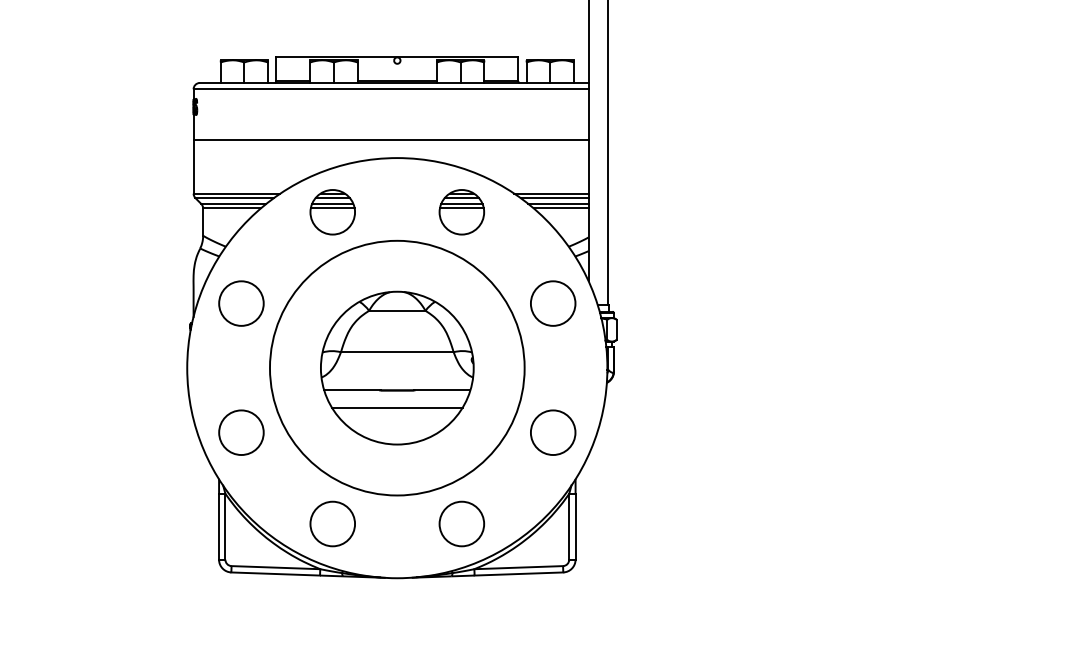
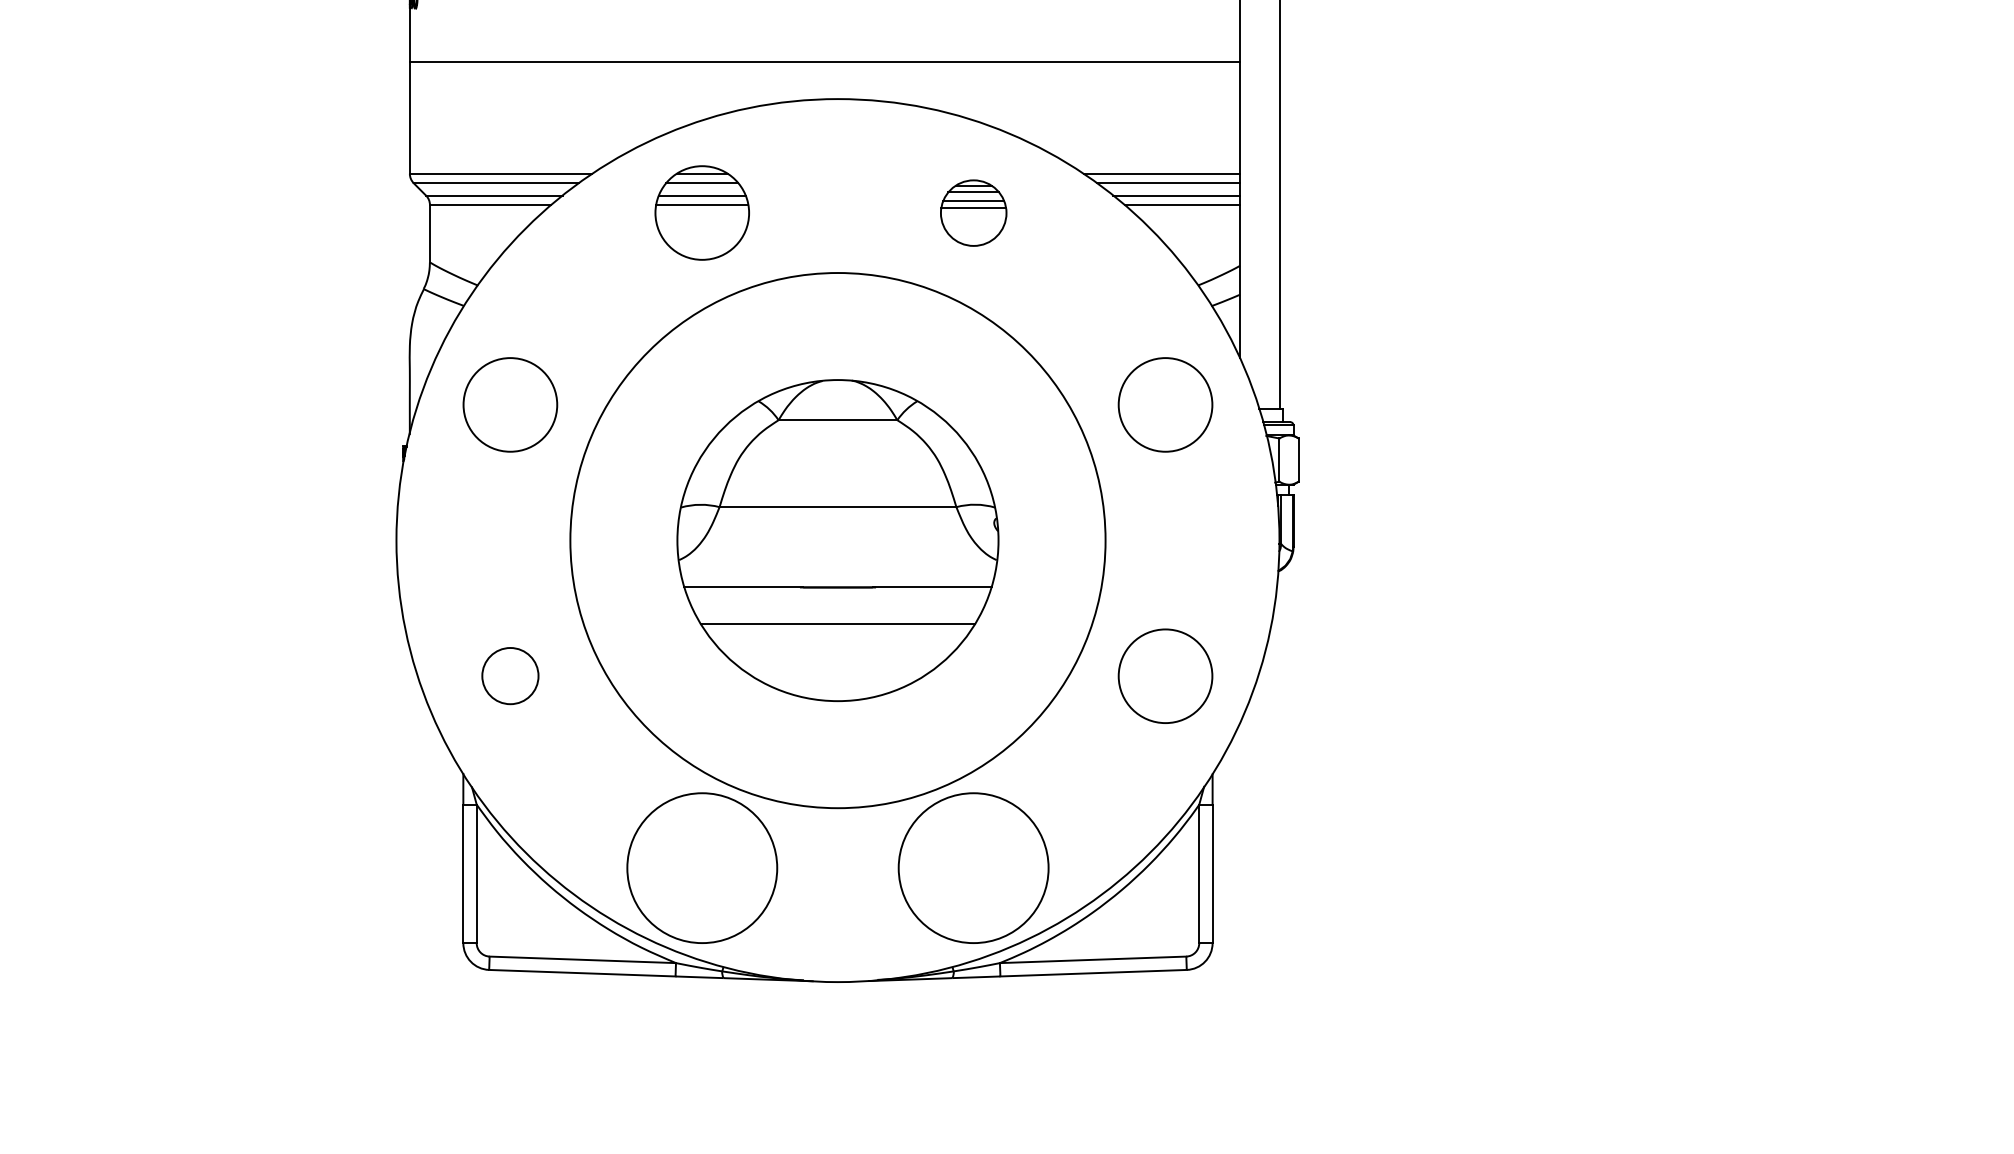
part: (461, 212) -> (972, 213), size x0.7
circle: (241, 432) -> (510, 675), size x0.6
circle: (332, 523) -> (701, 867), size x1.6
circle: (461, 523) -> (972, 867), size x1.6

